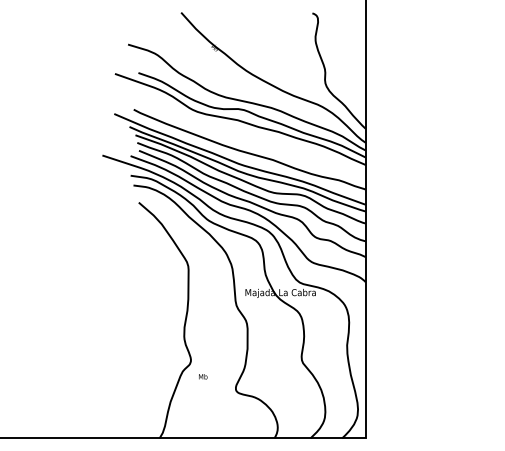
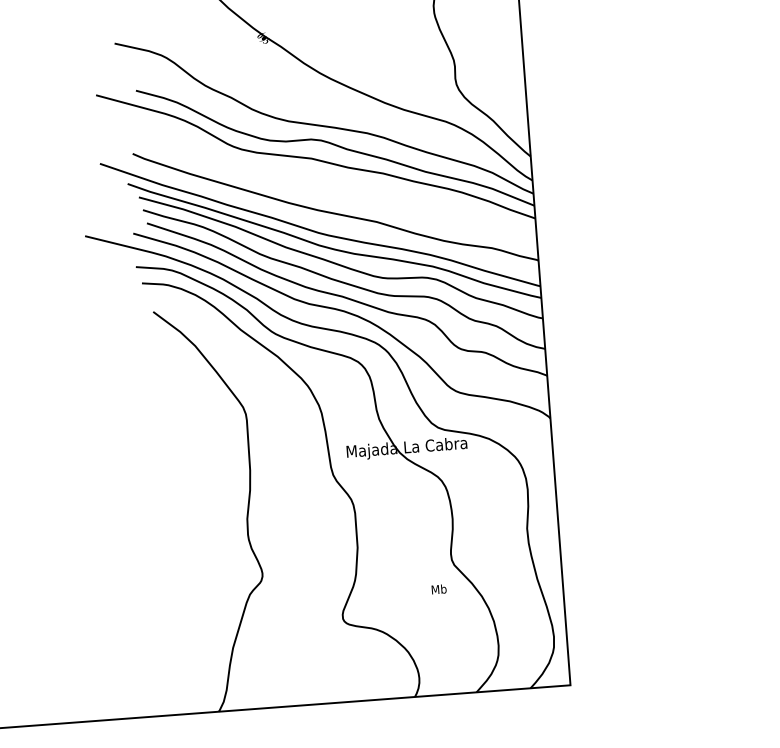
text: (203, 376) -> (439, 588), moved

